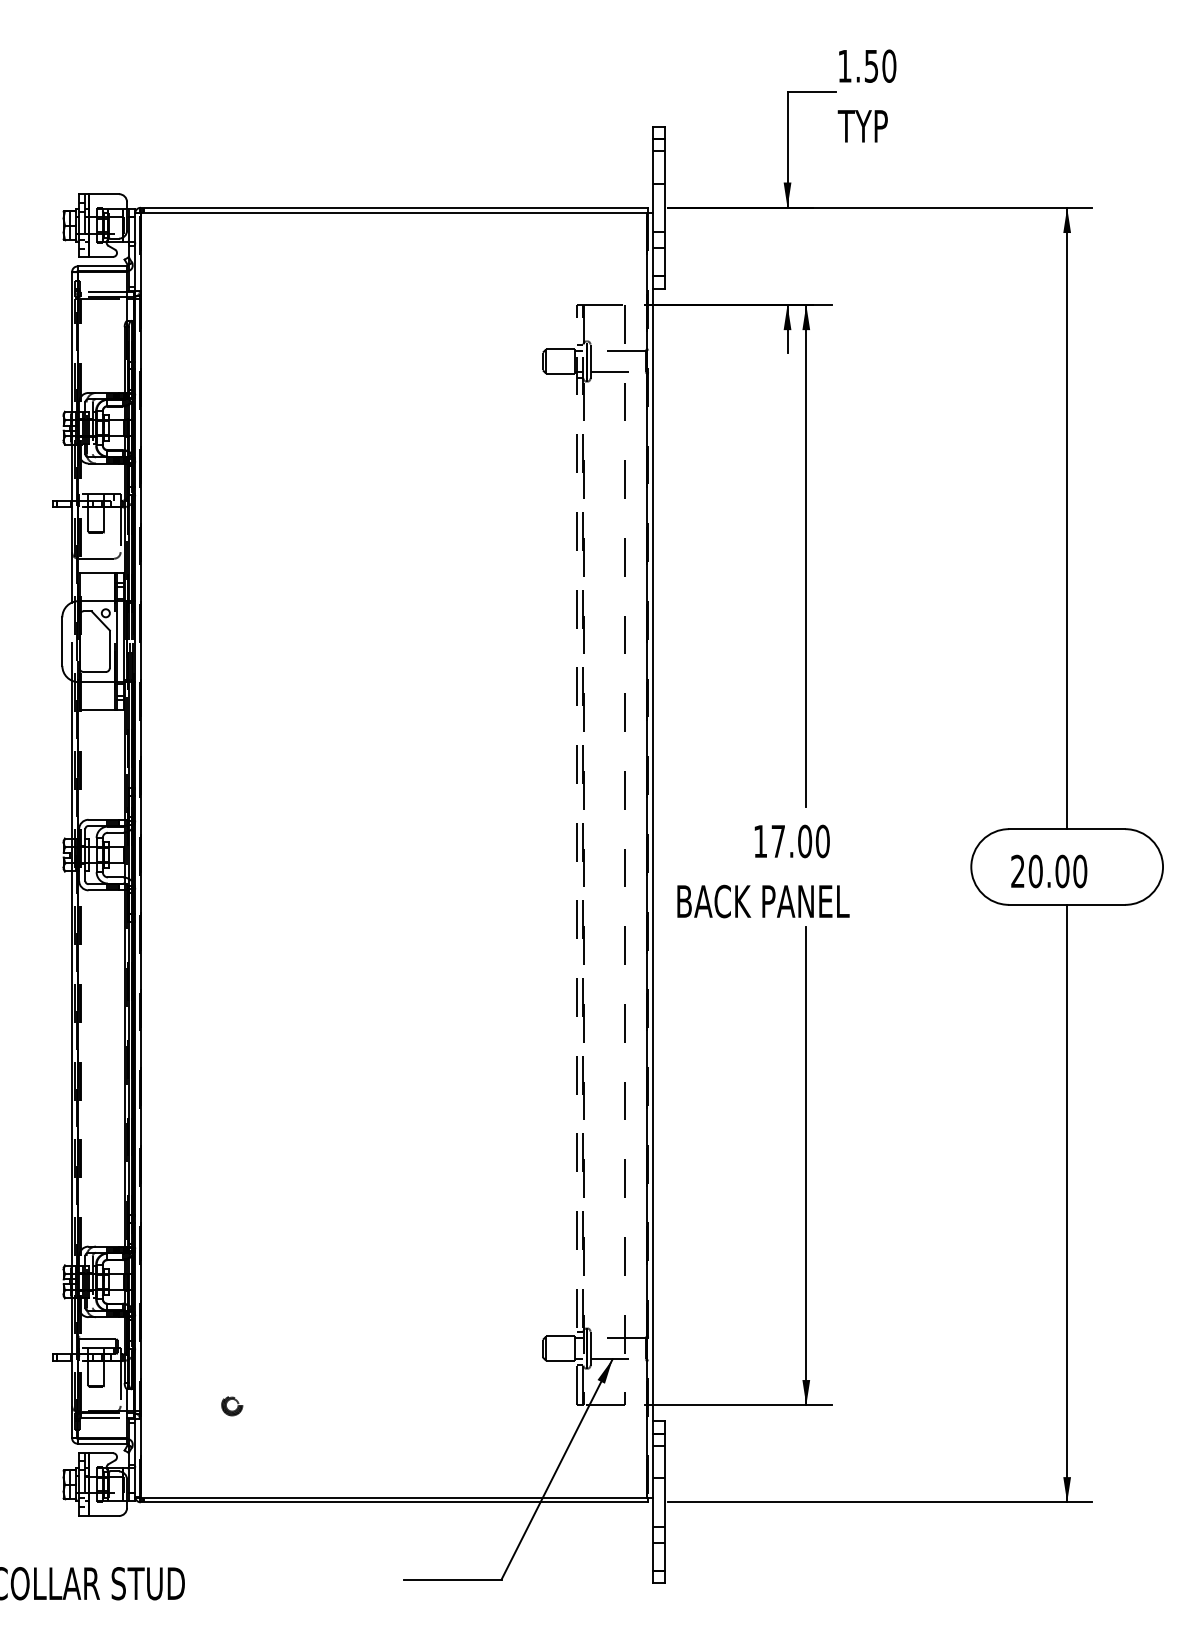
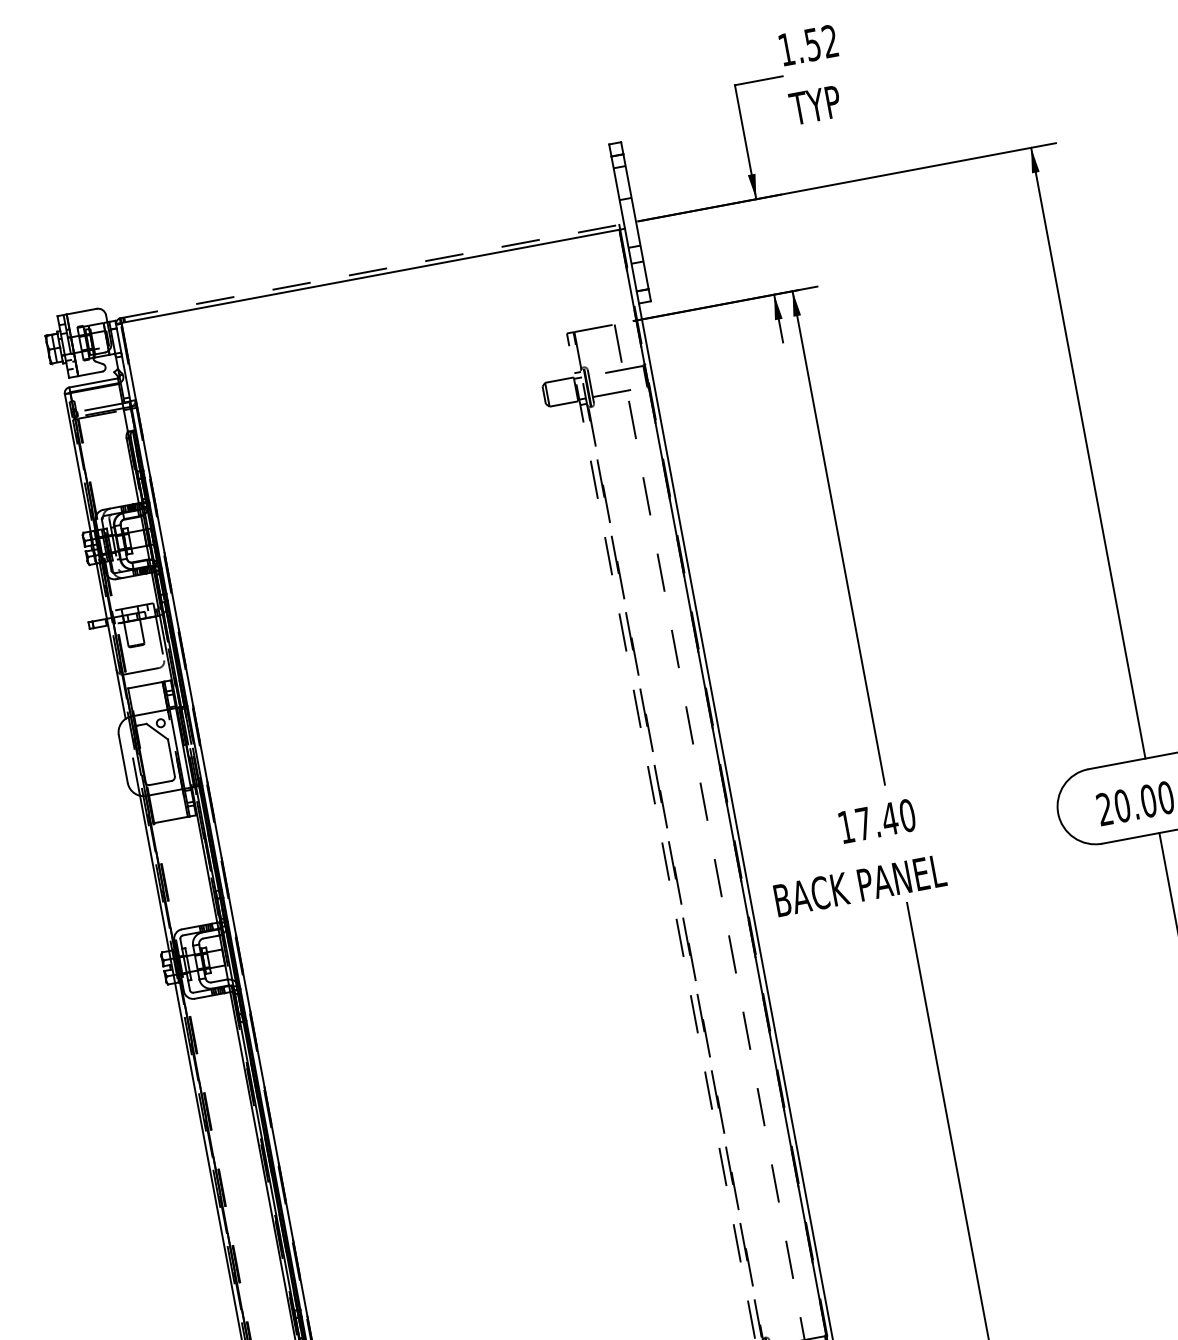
text: (889, 65) -> (830, 40), 1.50 -> 1.52
line: (394, 207) -> (369, 271), solid -> dashed
text: (804, 841) -> (889, 819), 17.00 -> 17.40

